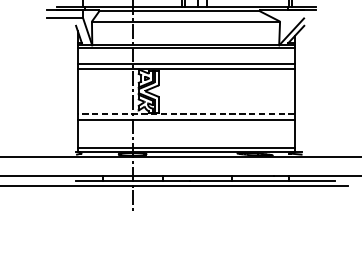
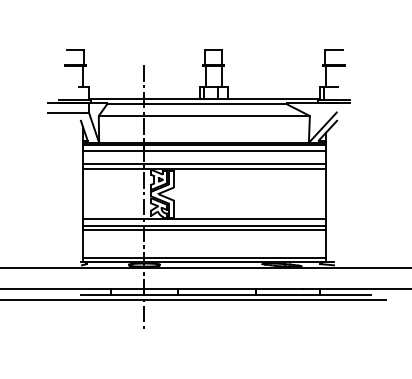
line: (186, 52) -> (204, 150), added
line: (186, 113) -> (204, 219), dashed -> solid
line: (186, 122) -> (204, 229), added

